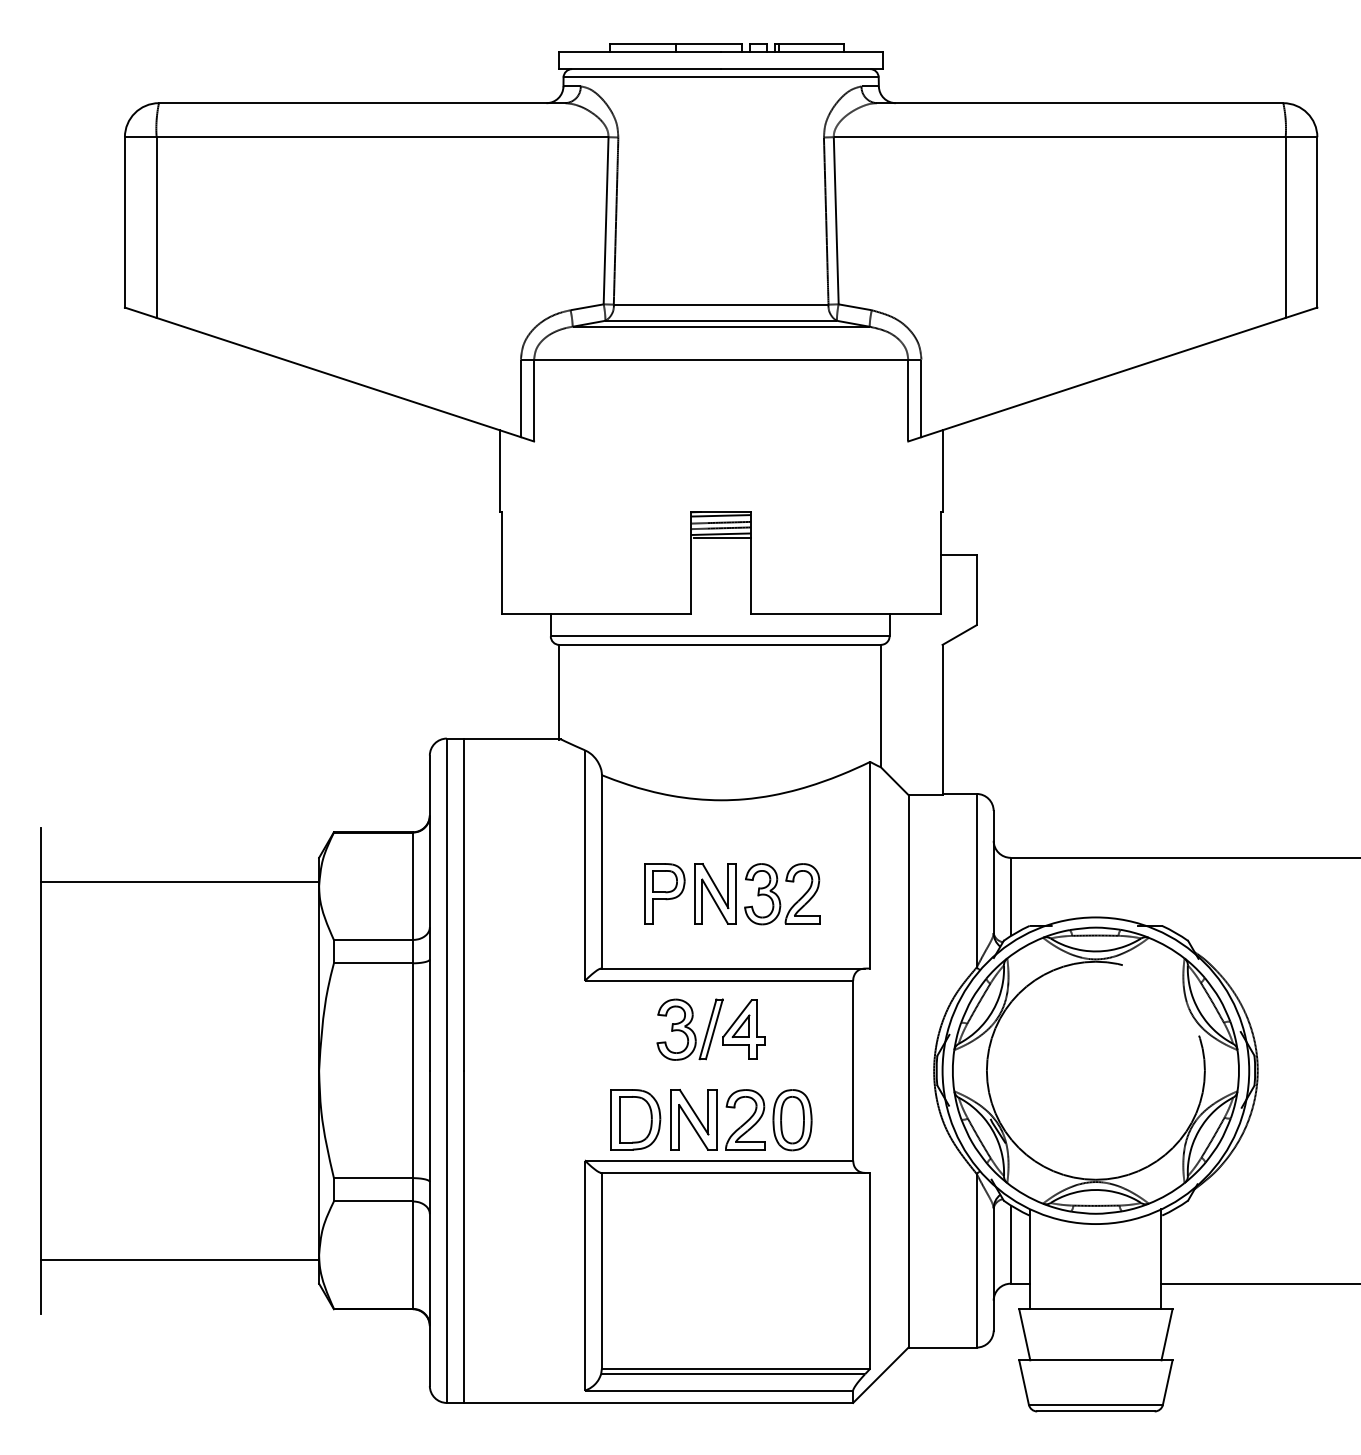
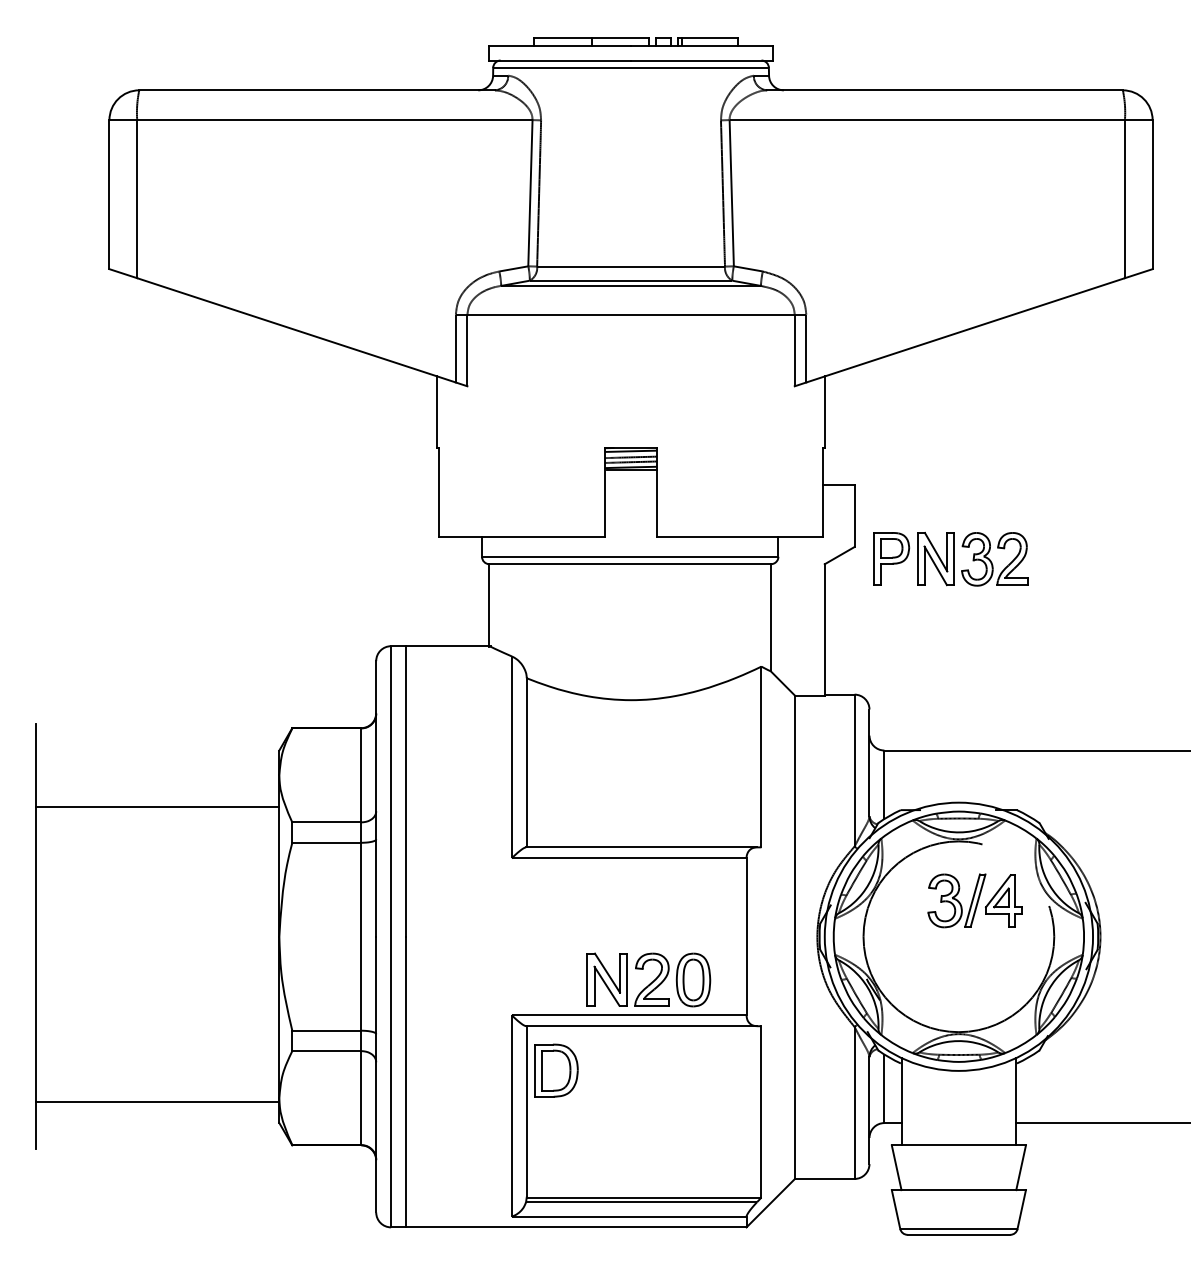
line: (179, 881) -> (157, 807), moved
part: (731, 893) -> (950, 558), moved
part: (710, 1029) -> (974, 900), moved
part: (635, 1119) -> (556, 1070), moved

